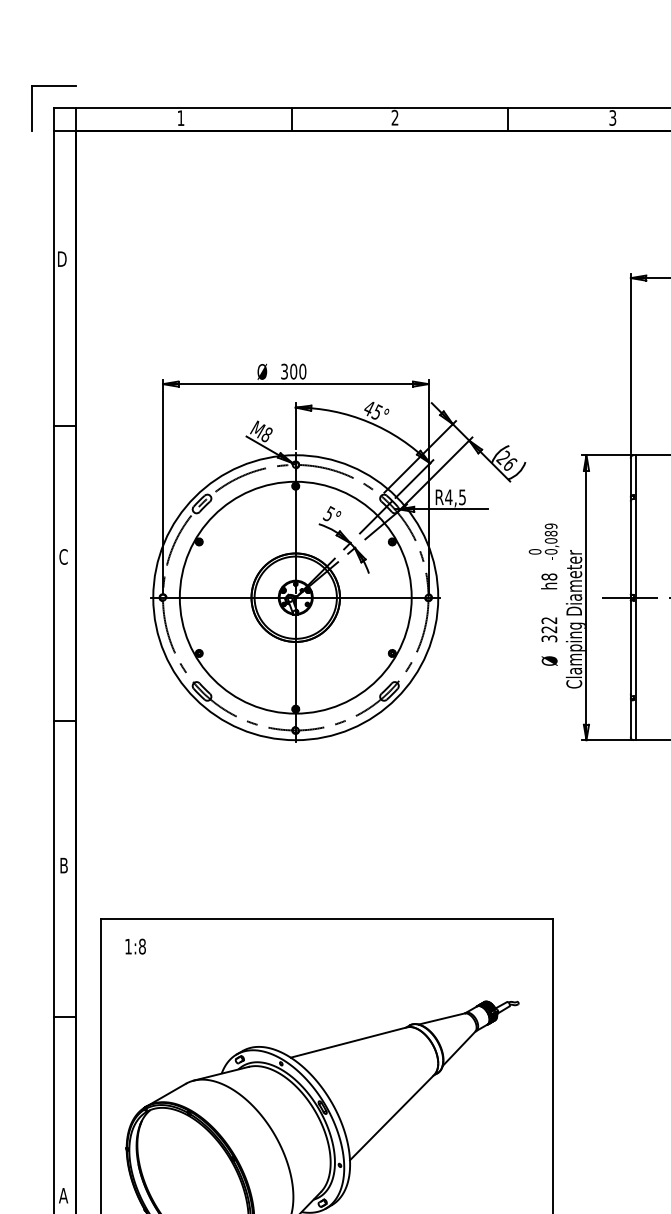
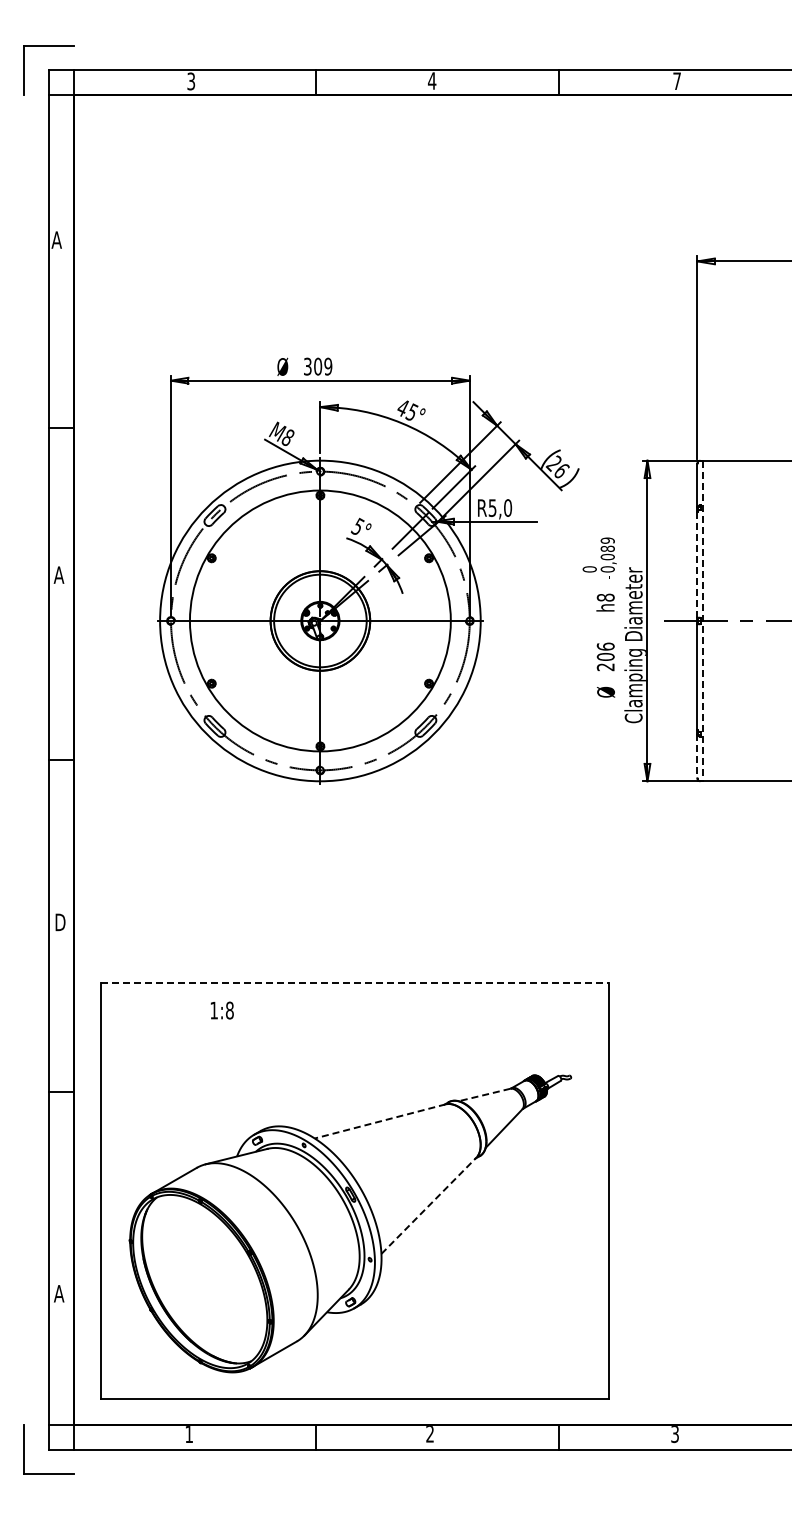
text: (394, 117) -> (431, 80), 2 -> 4
text: (181, 118) -> (191, 81), 1 -> 3
text: (612, 118) -> (676, 81), 3 -> 7
text: (61, 258) -> (56, 239), D -> A
text: (302, 371) -> (328, 366), 300 -> 309
text: (455, 496) -> (500, 507), R4,5 -> R5,0
line: (630, 547) -> (697, 564), solid -> dashed
text: (62, 557) -> (58, 575), C -> A
line: (636, 598) -> (703, 621), solid -> dashed
text: (549, 629) -> (605, 656), 322 -> 206
line: (630, 718) -> (697, 756), solid -> dashed
text: (65, 865) -> (61, 922), B -> D
line: (326, 919) -> (355, 982), solid -> dashed
text: (134, 946) -> (221, 1010), moved
line: (441, 1018) -> (484, 1094), solid -> dashed
line: (349, 1042) -> (380, 1121), solid -> dashed
line: (391, 1117) -> (428, 1205), solid -> dashed

